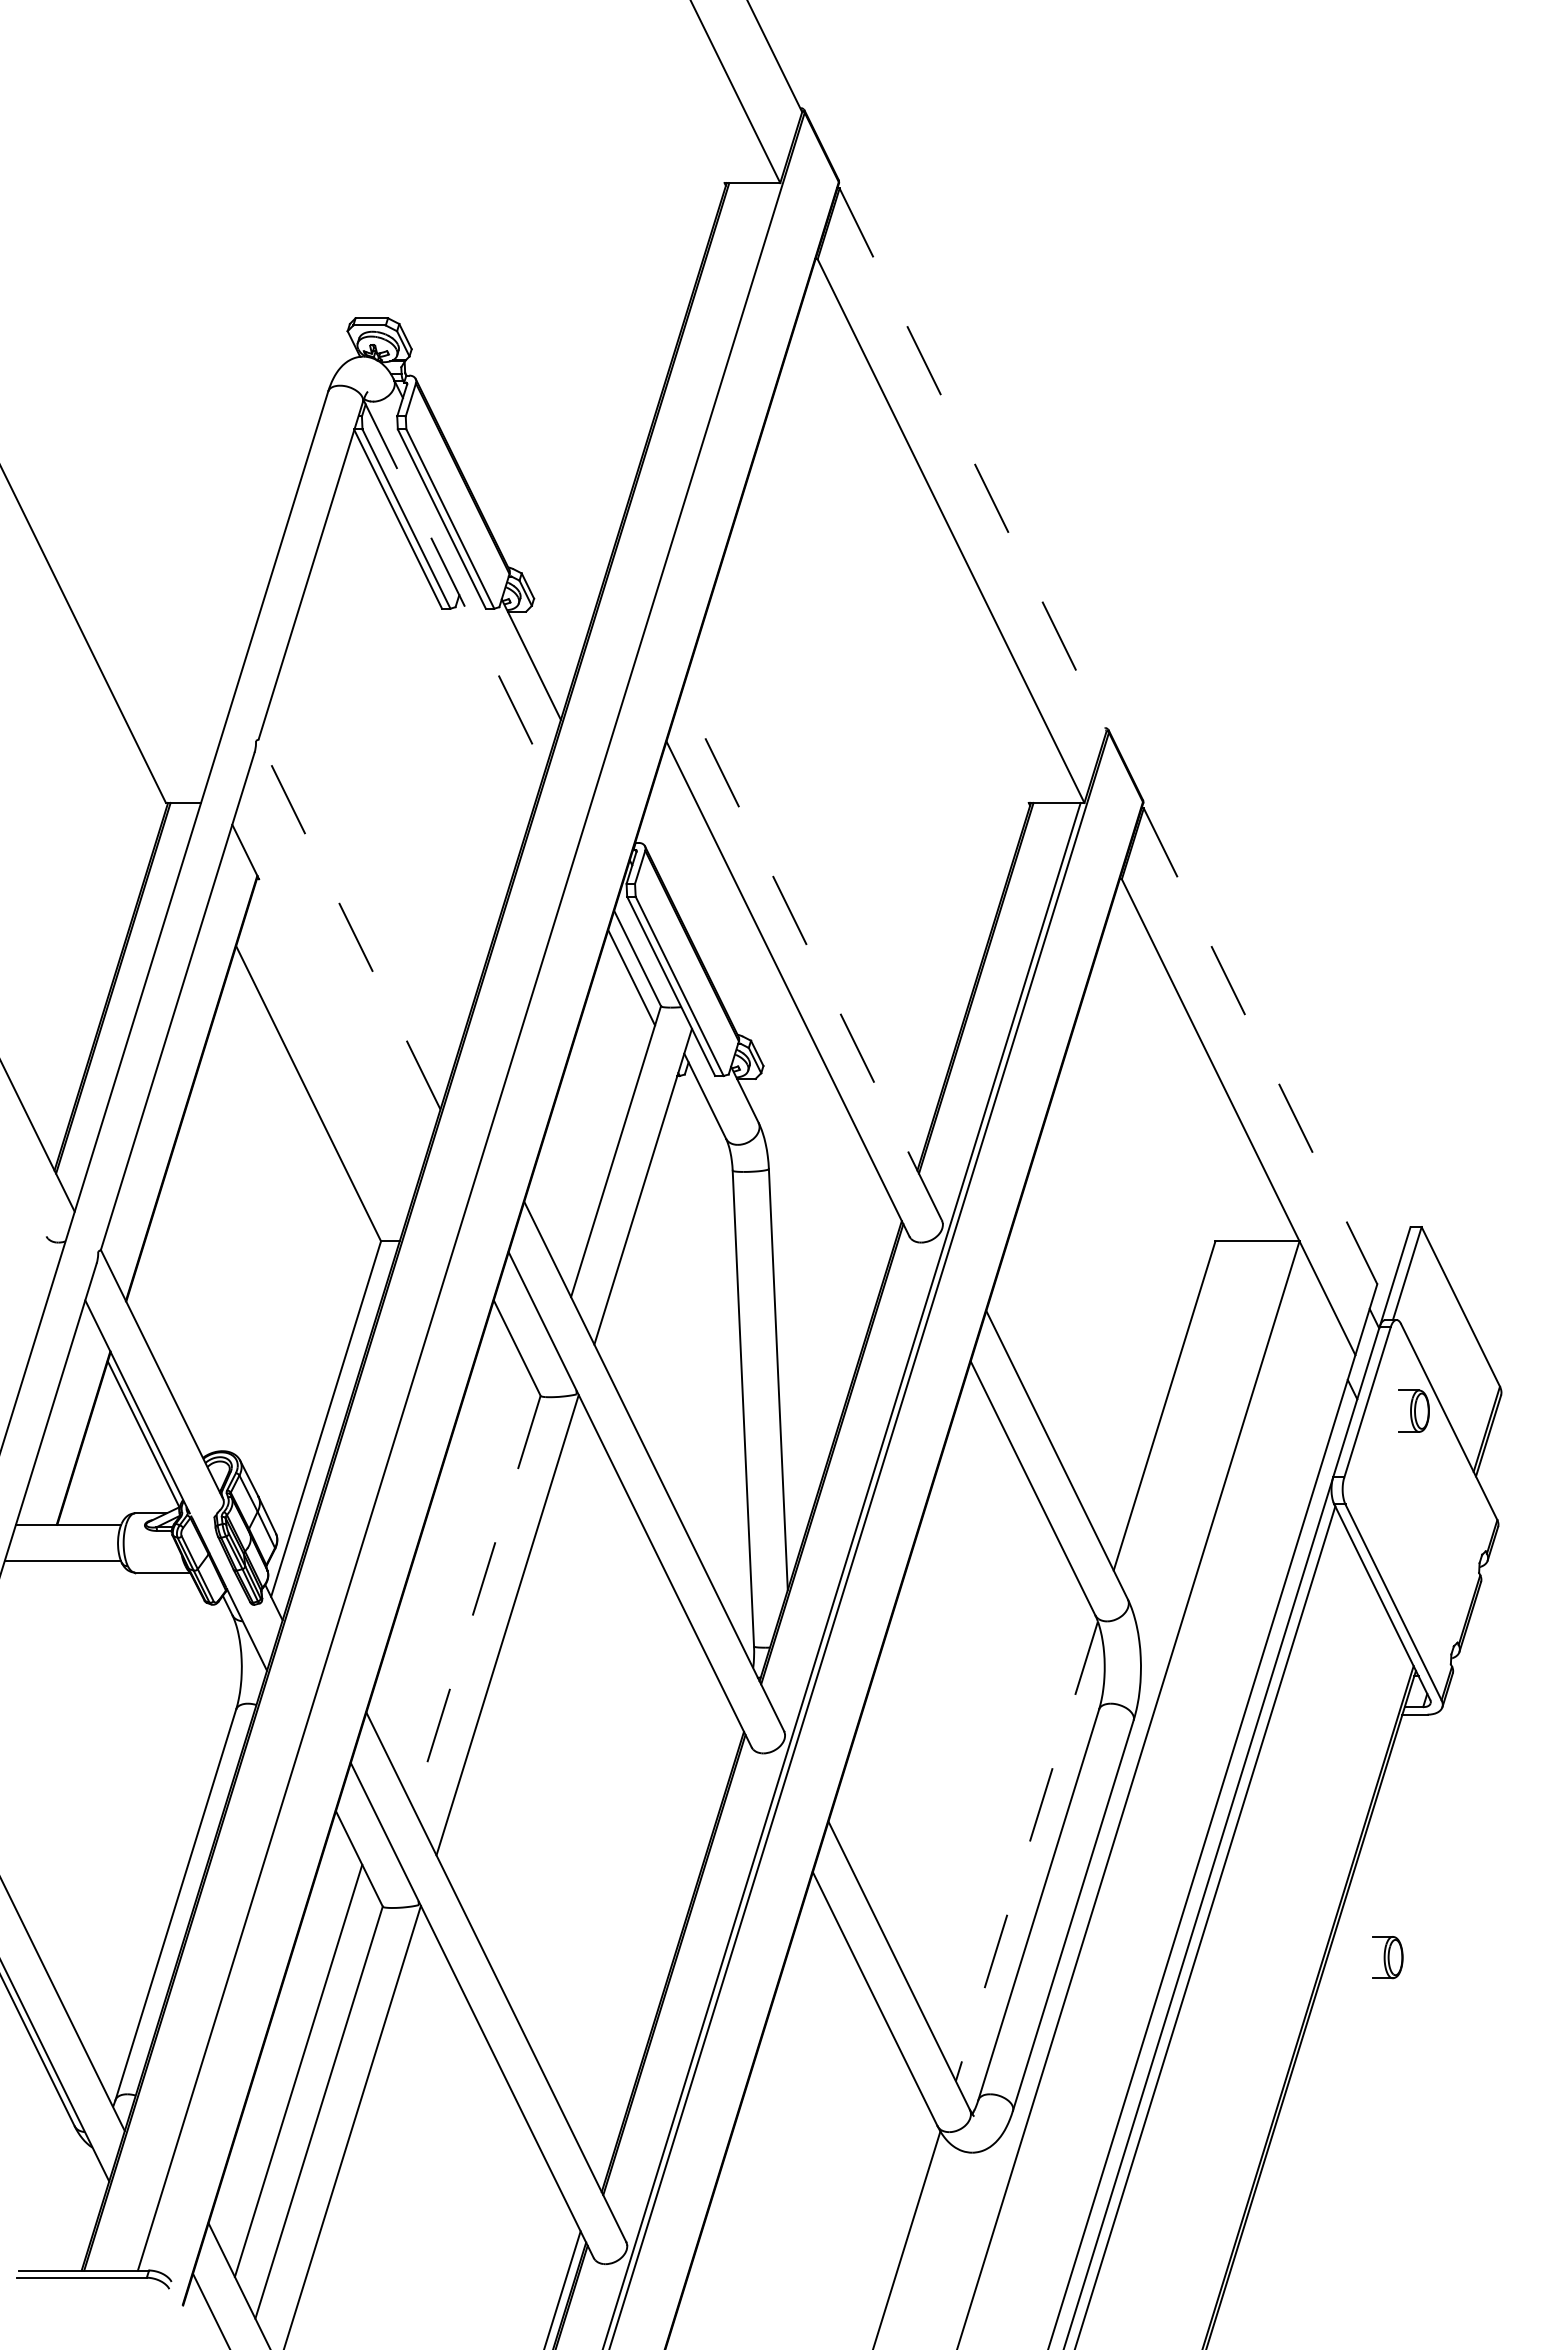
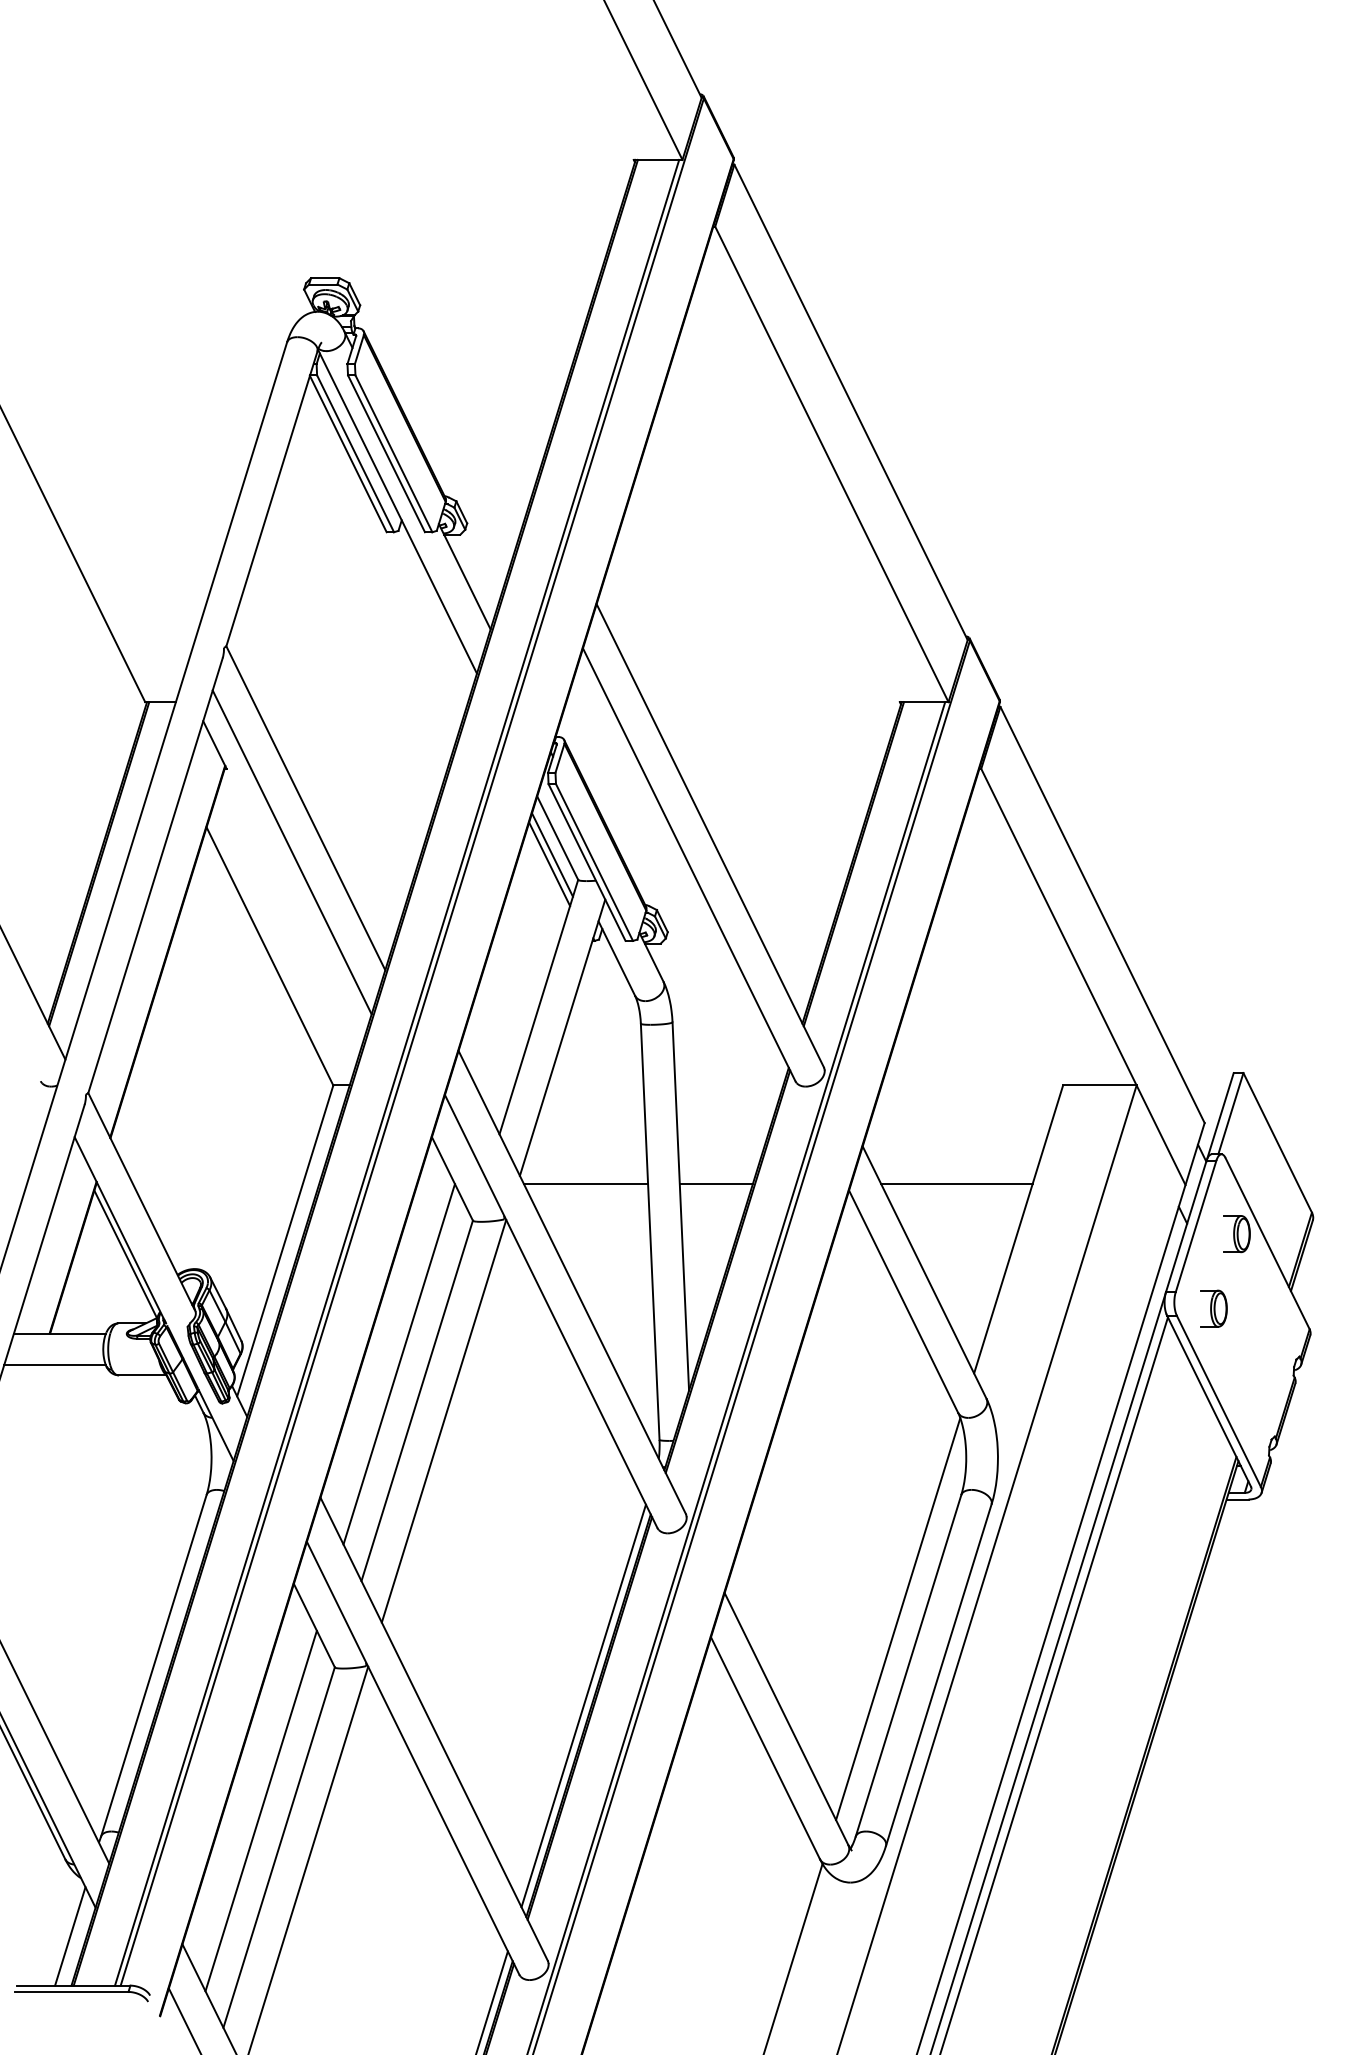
line: (973, 460) -> (851, 402), dashed -> solid
line: (454, 585) -> (397, 511), dashed -> solid
line: (349, 923) -> (305, 807), dashed -> solid
line: (812, 955) -> (710, 835), dashed -> solid
line: (333, 974) -> (291, 852), added
line: (627, 988) -> (548, 864), added
line: (1260, 1046) -> (1102, 915), dashed -> solid
line: (453, 1226) -> (396, 1072), added
line: (669, 1353) -> (585, 1183), added
line: (818, 1353) -> (715, 1183), added
line: (1093, 1353) -> (956, 1183), added
line: (456, 1560) -> (399, 1364), added
line: (476, 1601) -> (416, 1400), dashed -> solid
line: (1026, 1851) -> (897, 1619), dashed -> solid
line: (667, 1950) -> (583, 1705), added
part: (1387, 1957) -> (1213, 1308), moved
line: (79, 2214) -> (69, 1936), added

